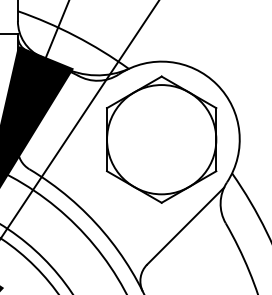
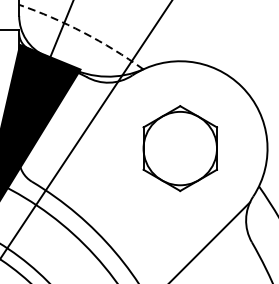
arc: (75, 36) -> (83, 33), solid -> dashed
part: (161, 139) -> (179, 148), size x0.6

